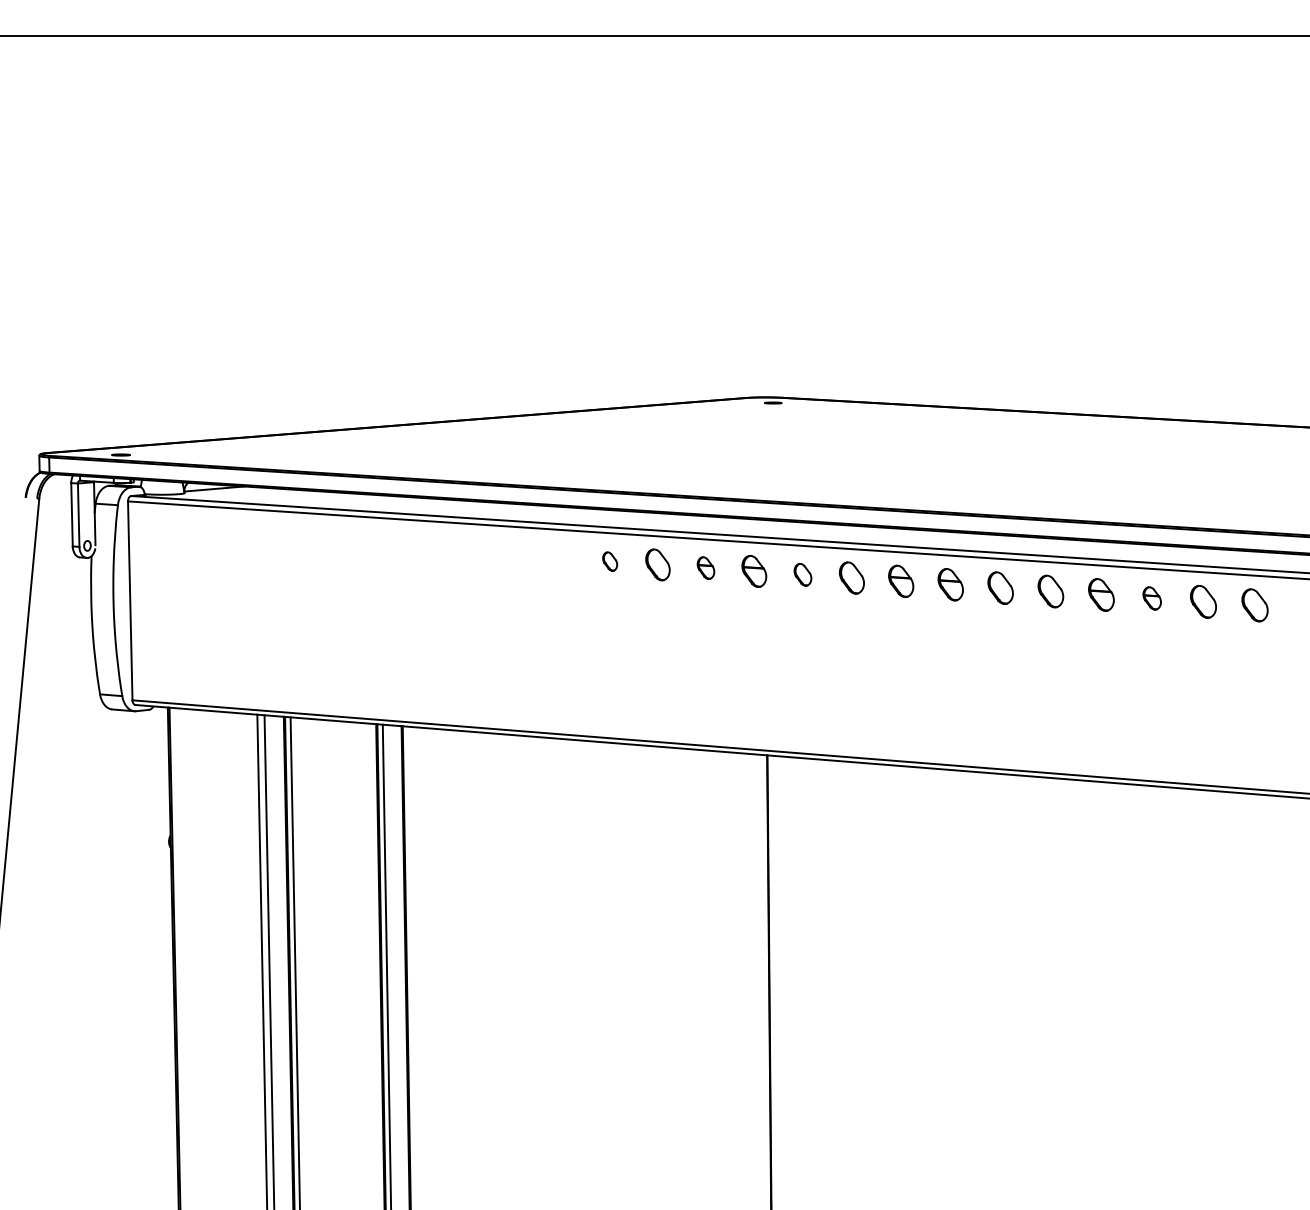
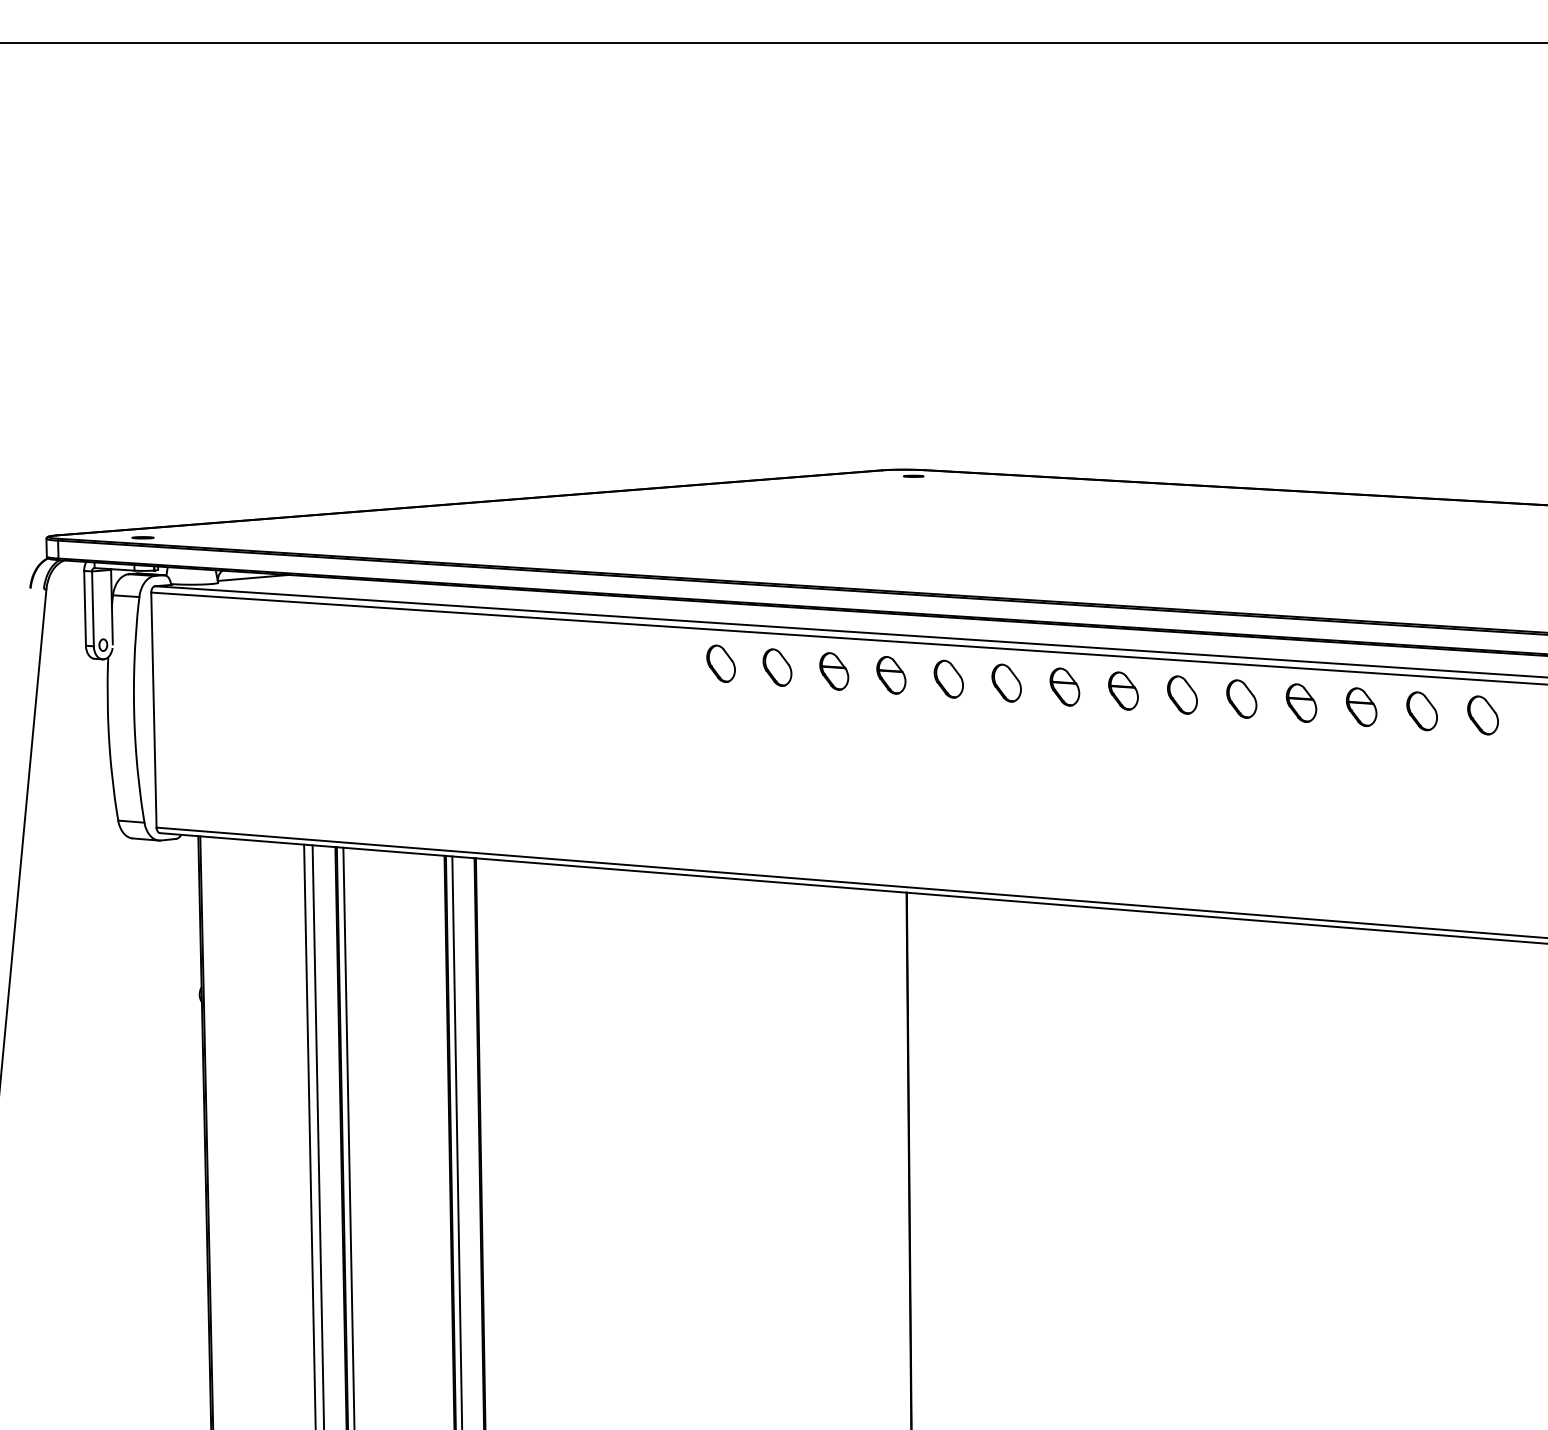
part: (609, 561) -> (720, 663), size x1.67
part: (705, 567) -> (833, 670), size x1.43
part: (802, 574) -> (948, 678), size x1.43
part: (1151, 598) -> (1360, 707), size x1.43

